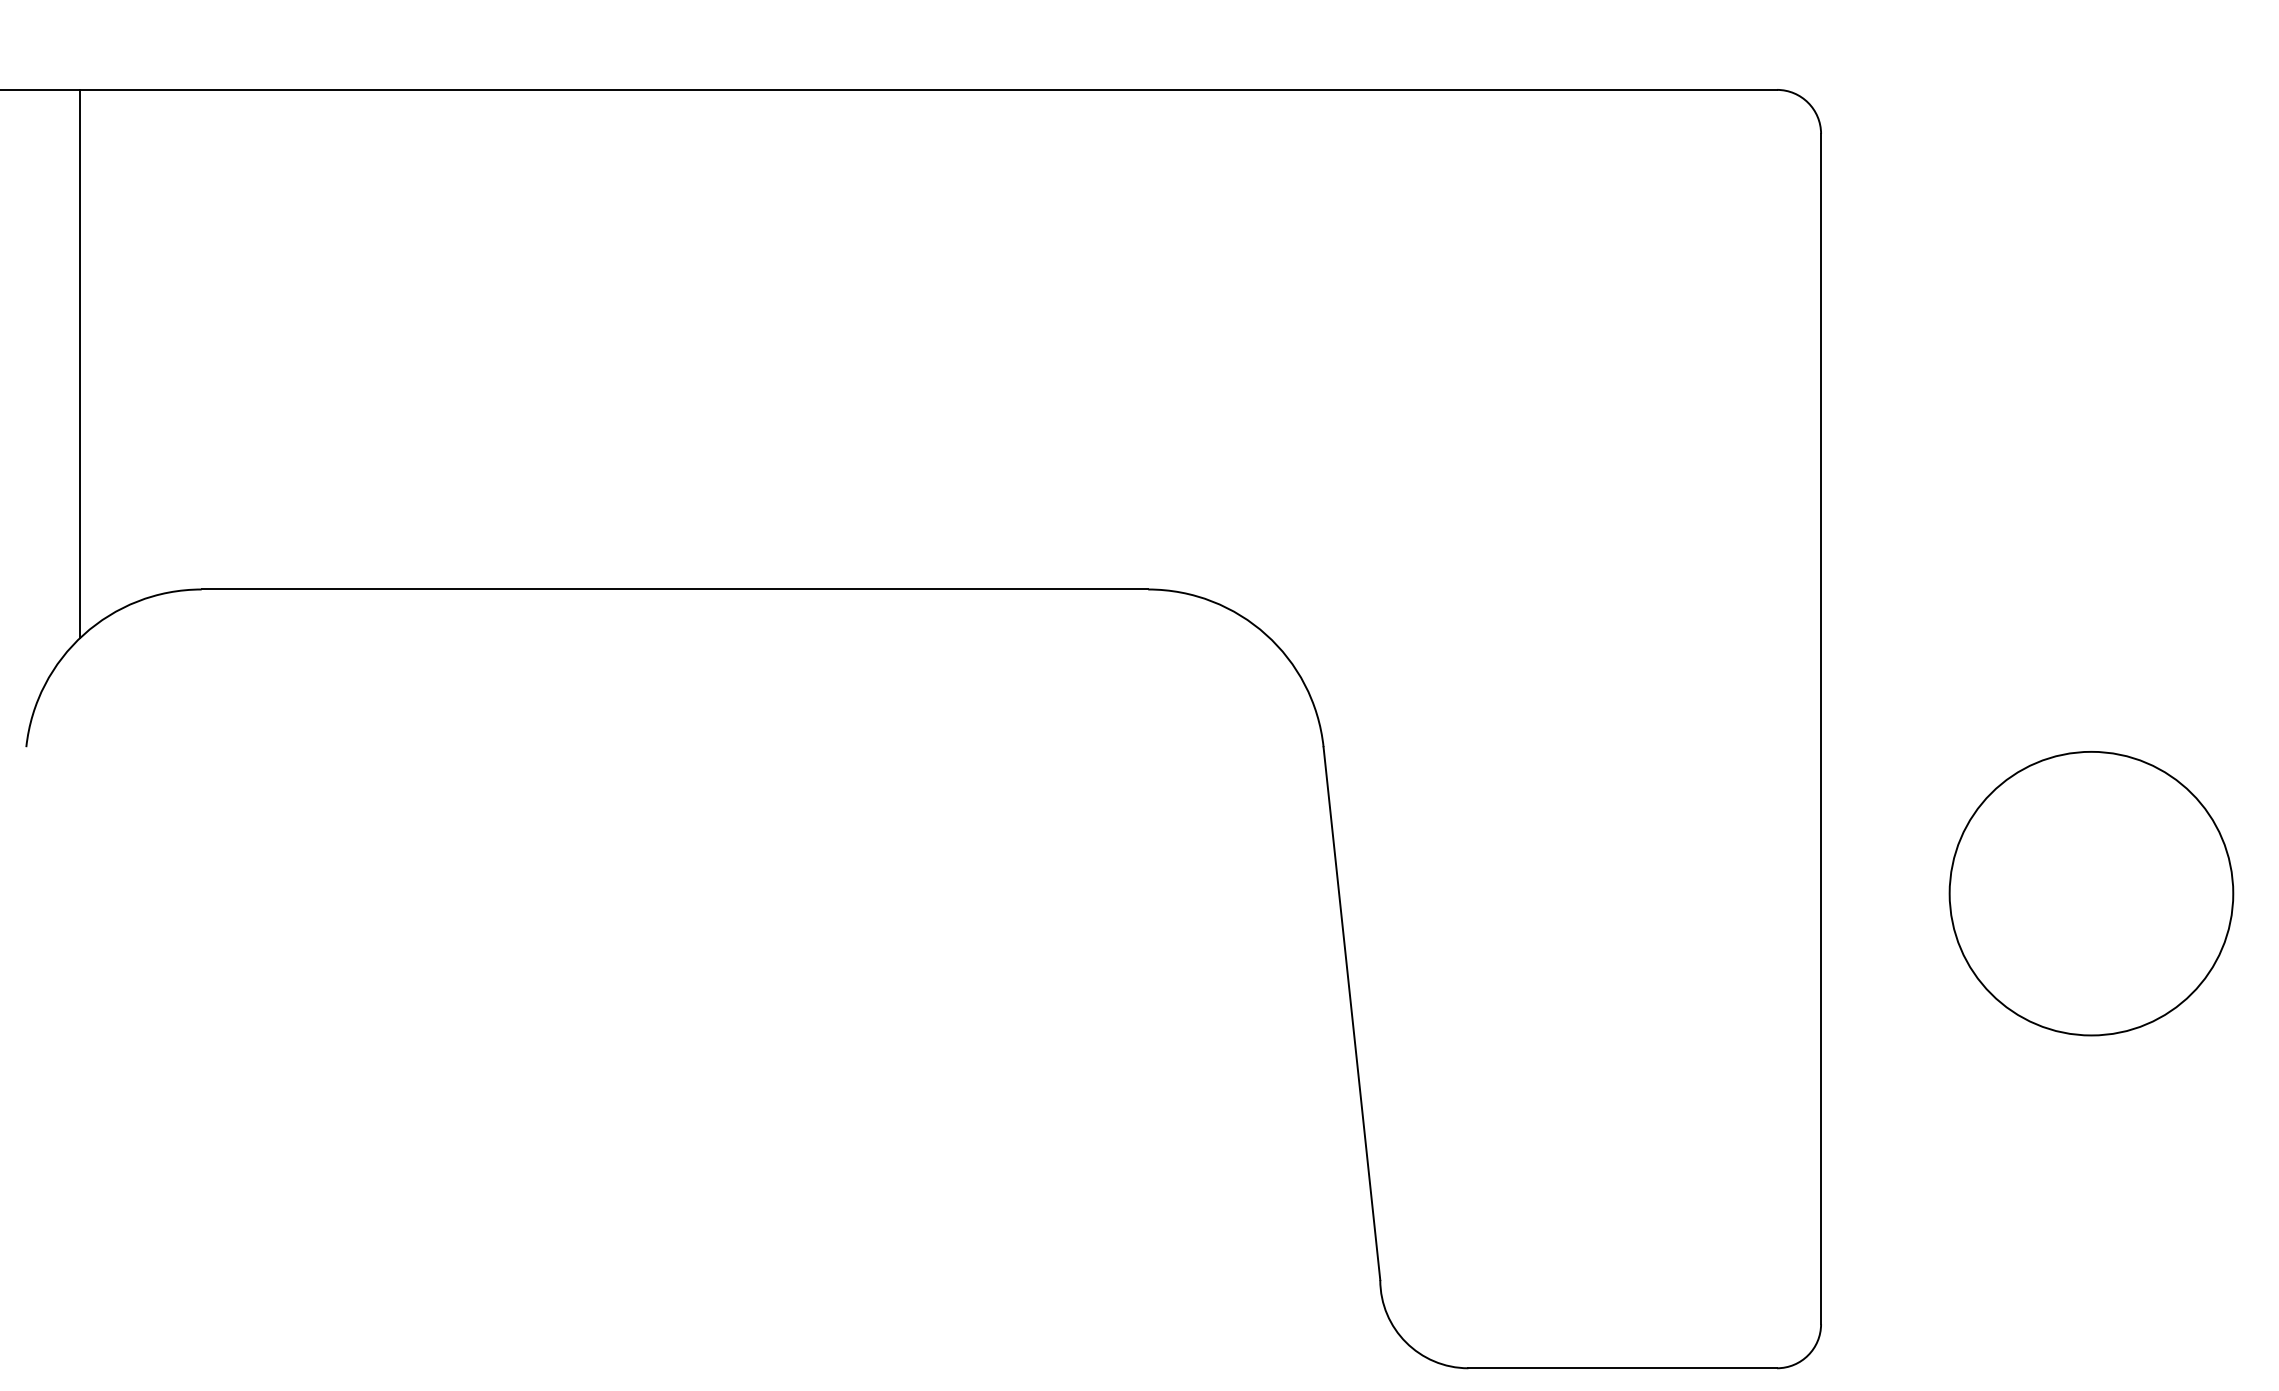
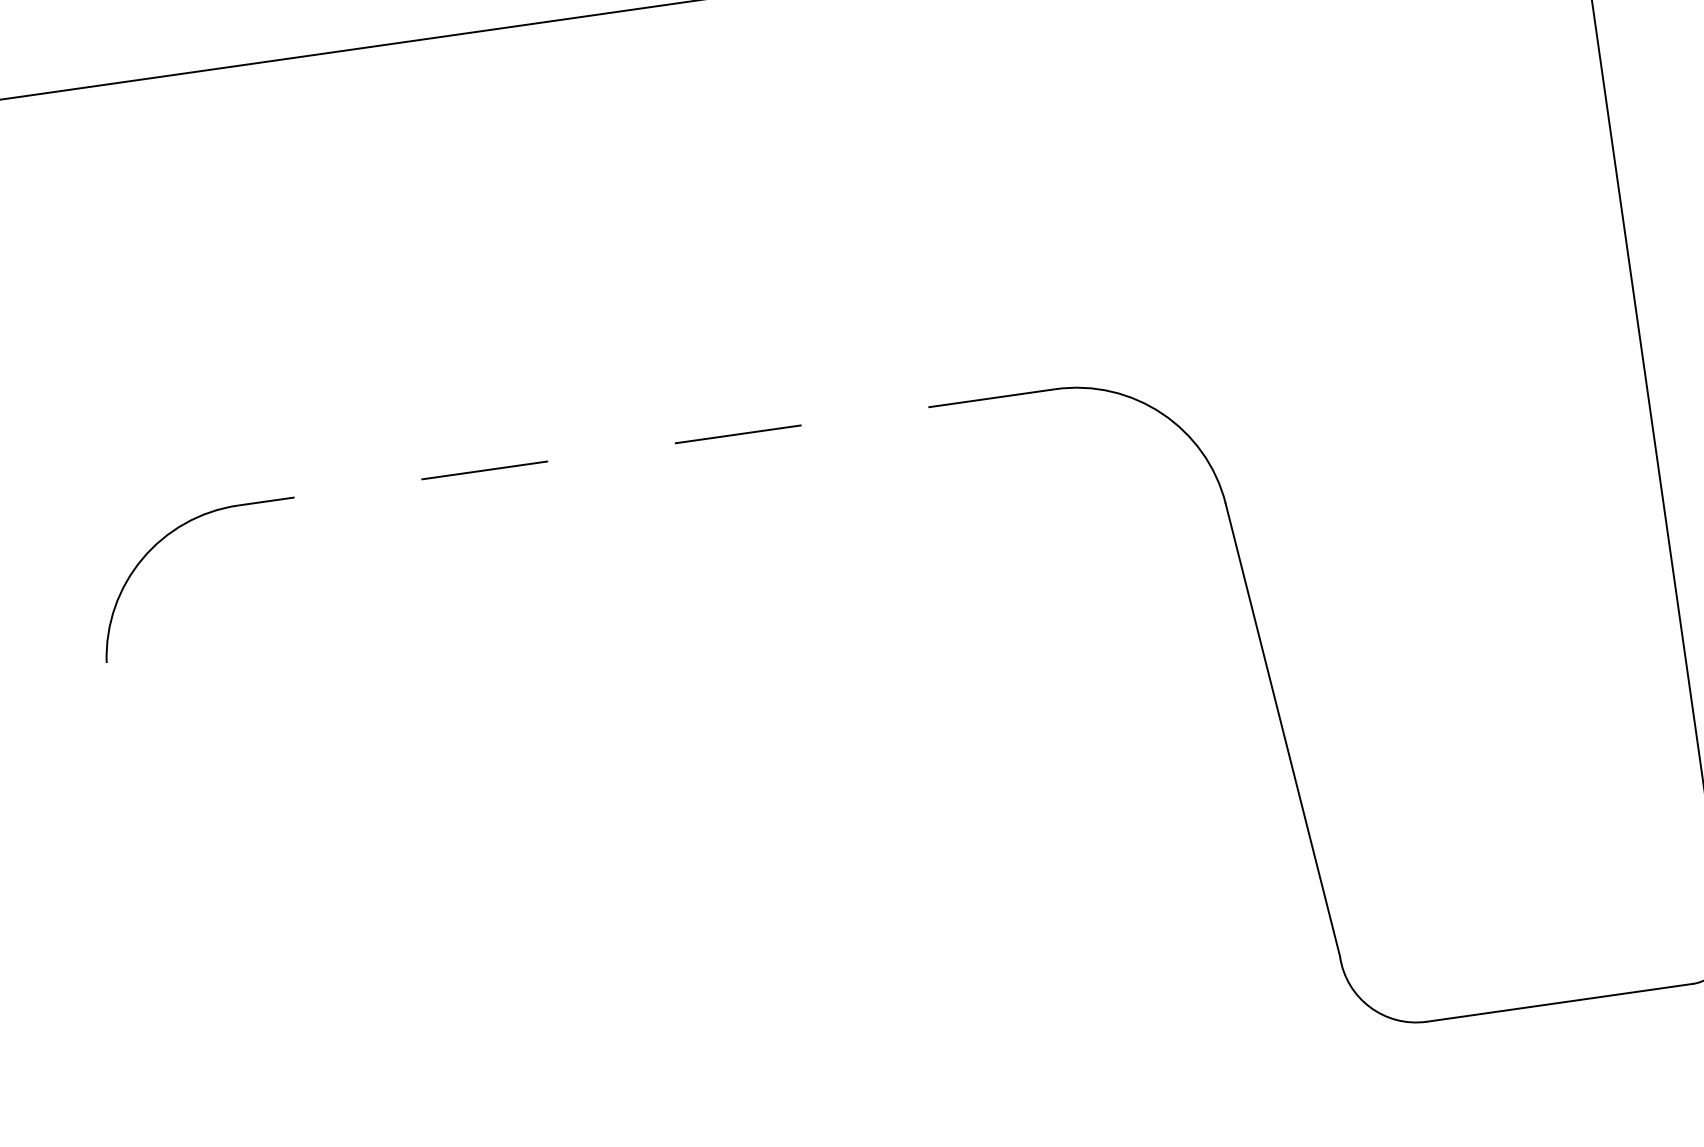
line: (79, 363) -> (105, 325), removed
line: (674, 589) -> (646, 447), solid -> dashed

